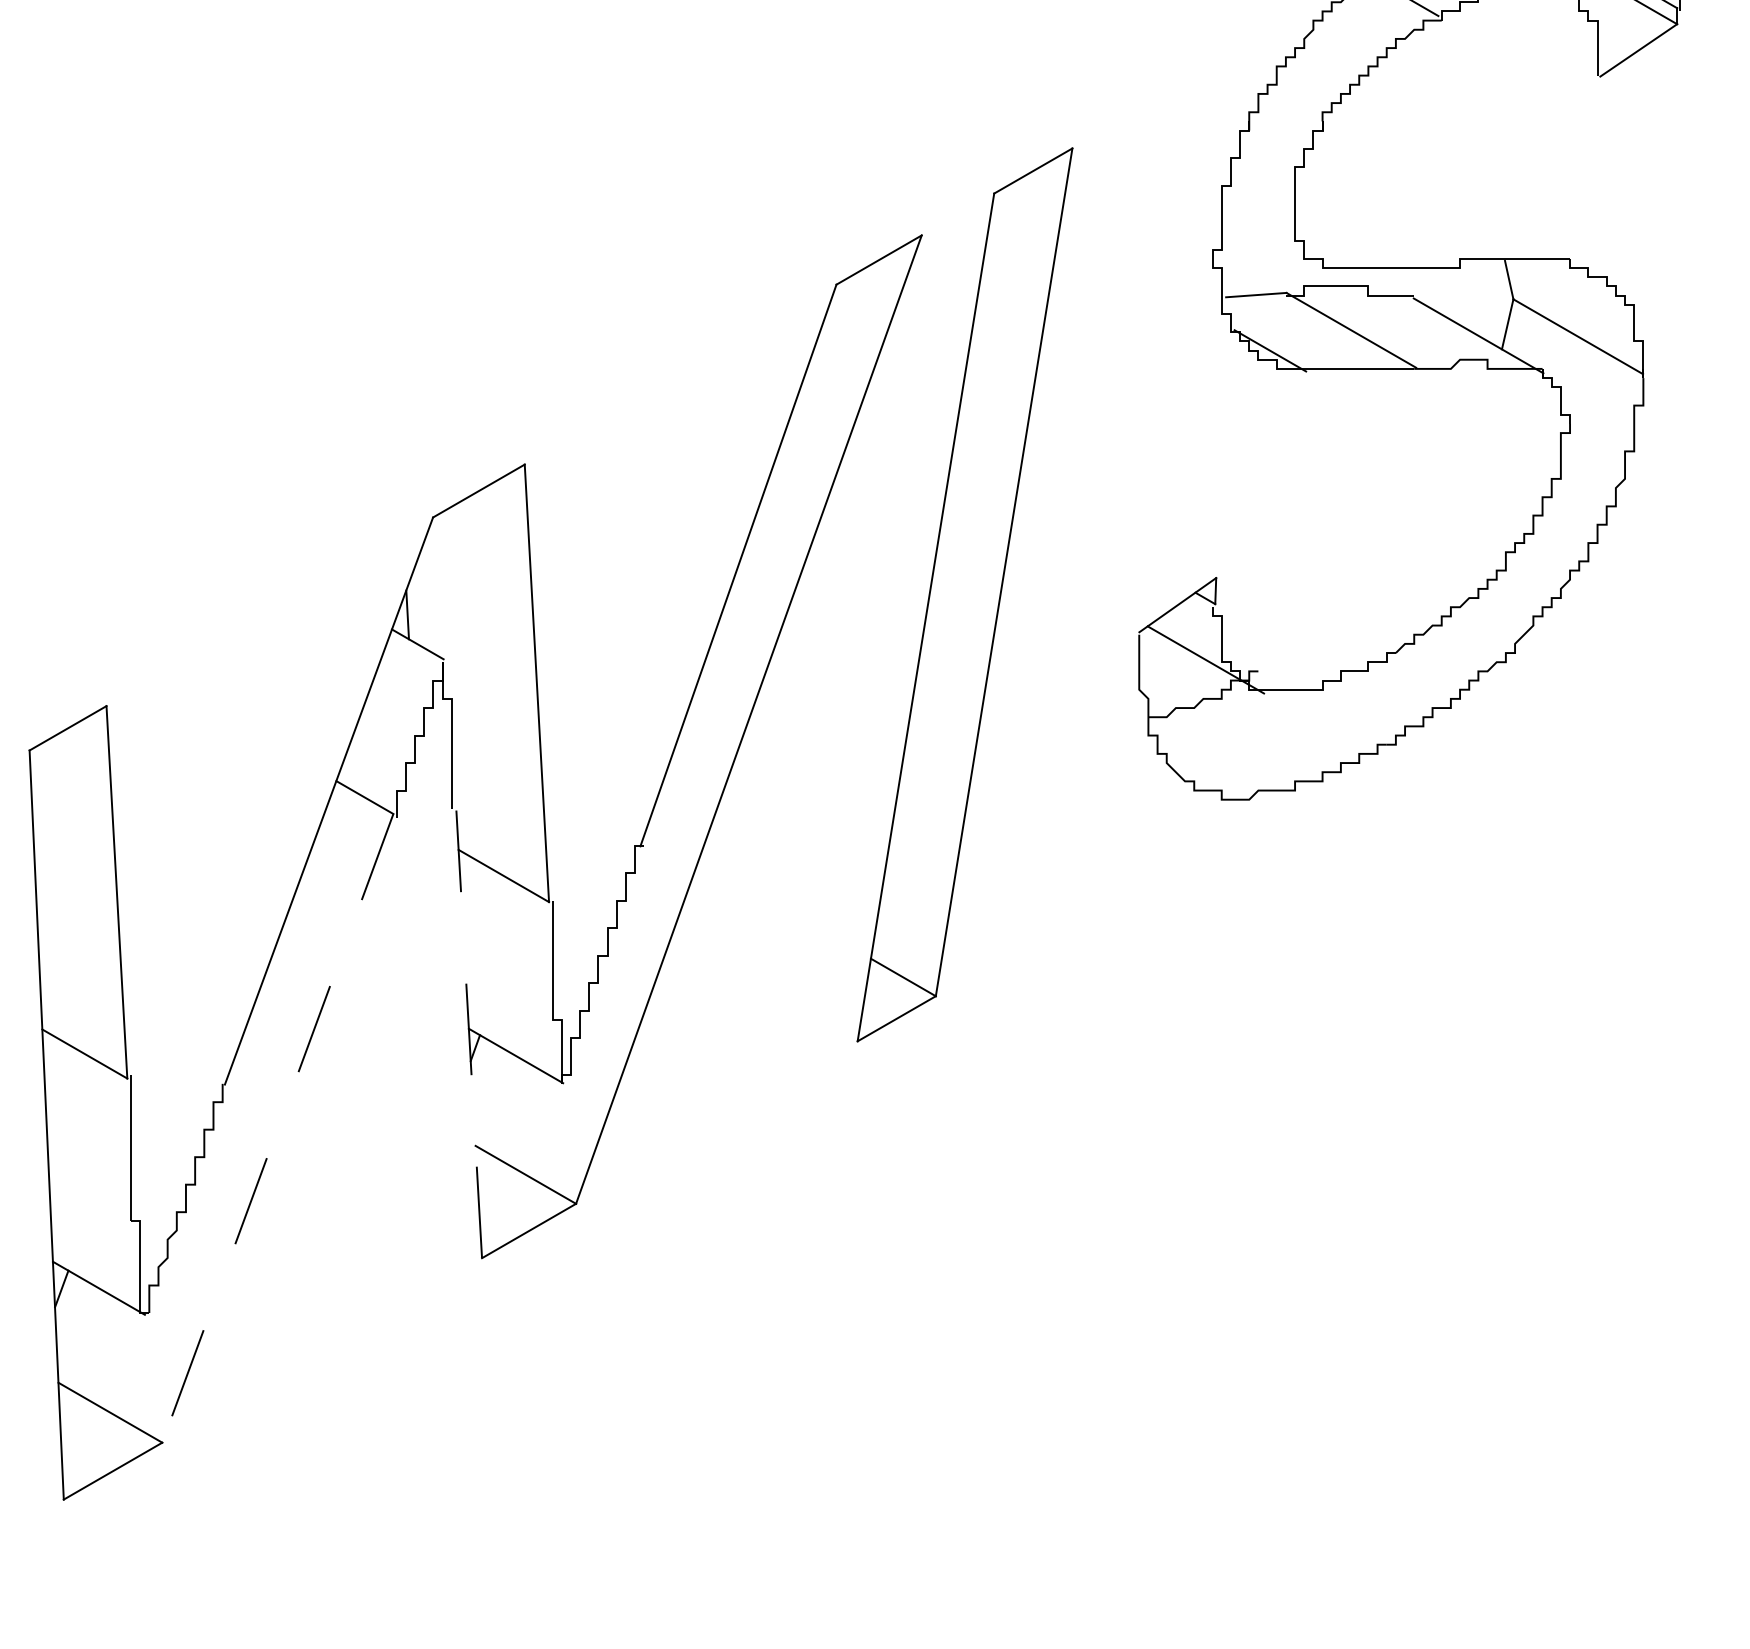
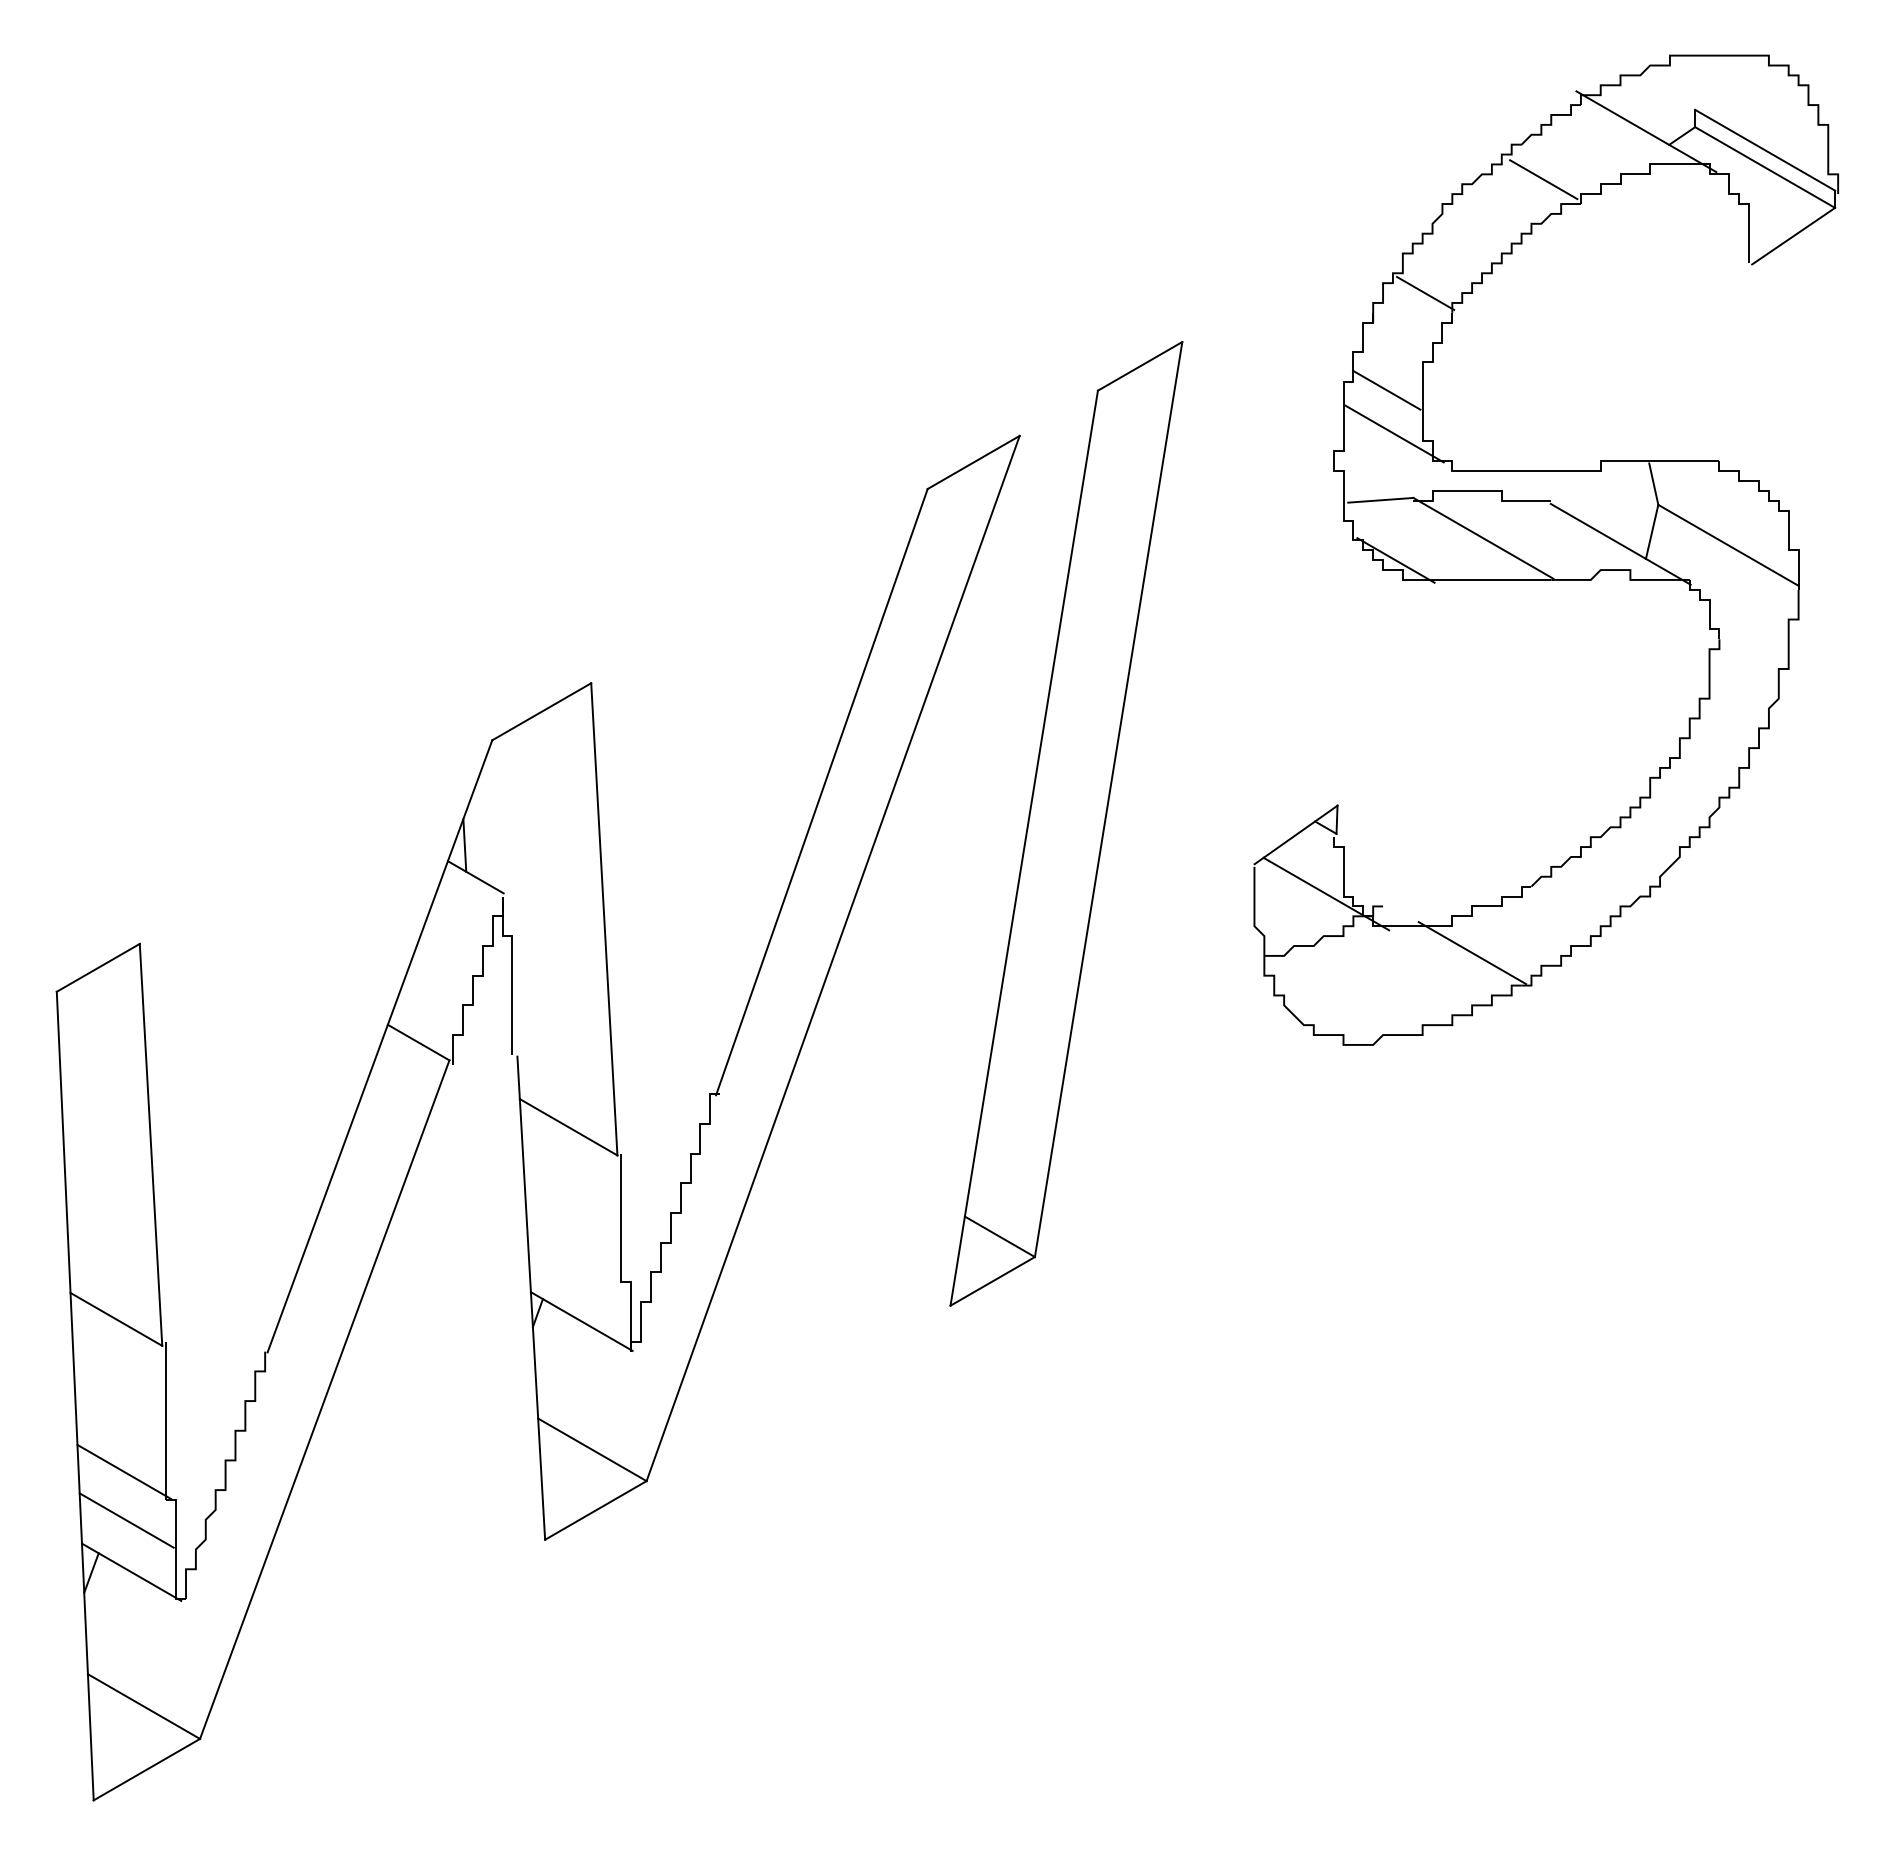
line: (1297, 102) -> (1425, 292), added
line: (1261, 192) -> (1386, 389), added
line: (1268, 233) -> (1394, 433), added
line: (1341, 714) -> (1472, 953), added
line: (469, 1034) -> (531, 1298), dashed -> solid
line: (277, 1129) -> (324, 1400), dashed -> solid
line: (91, 1194) -> (123, 1471), added
line: (94, 1240) -> (126, 1520), added

